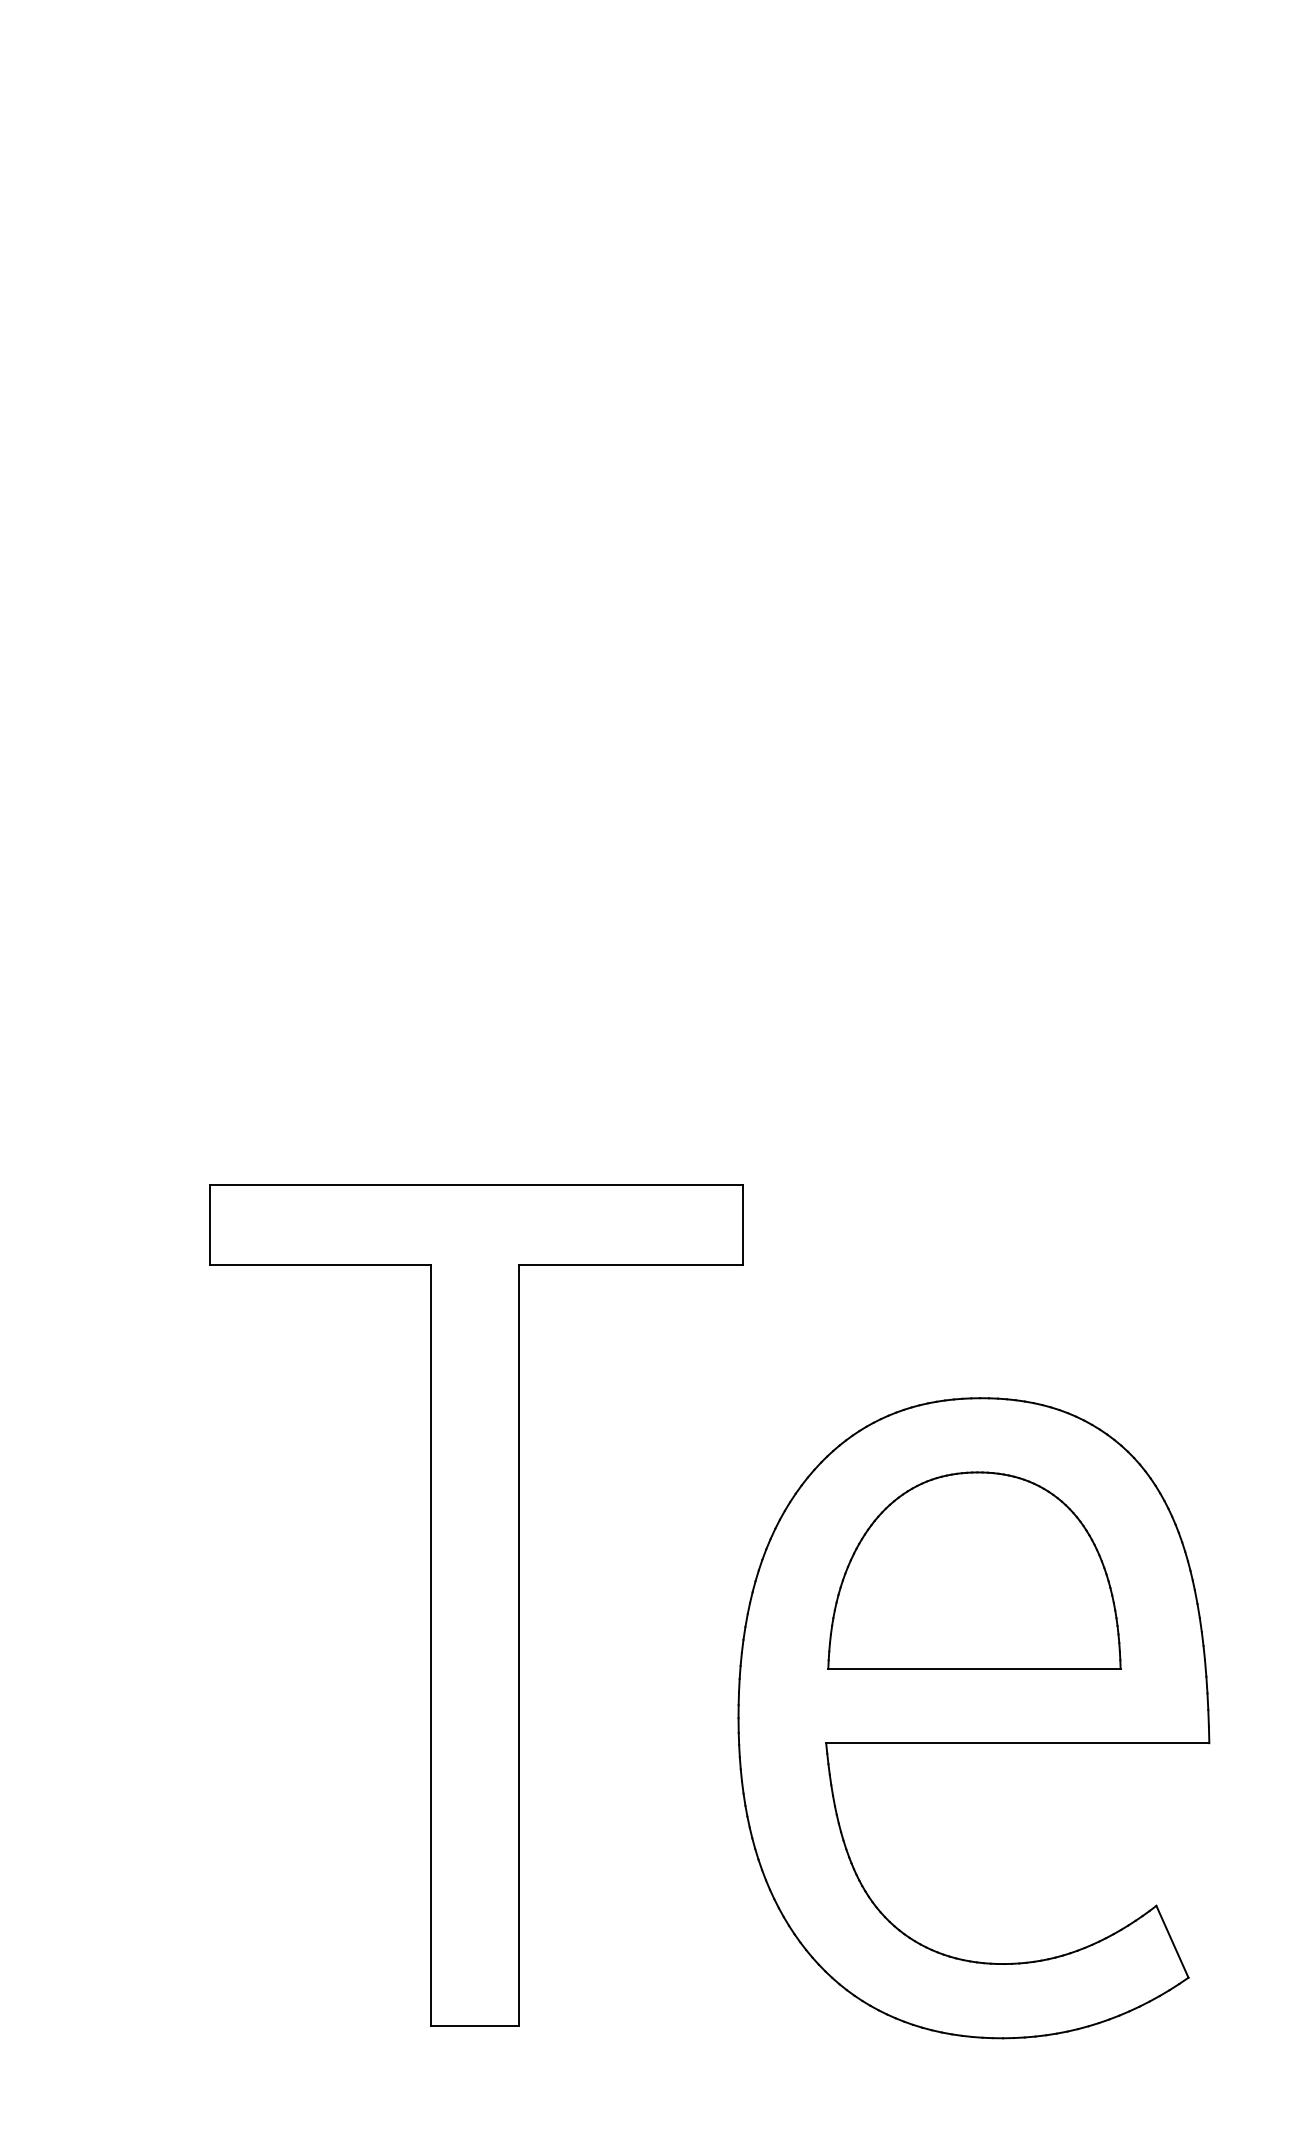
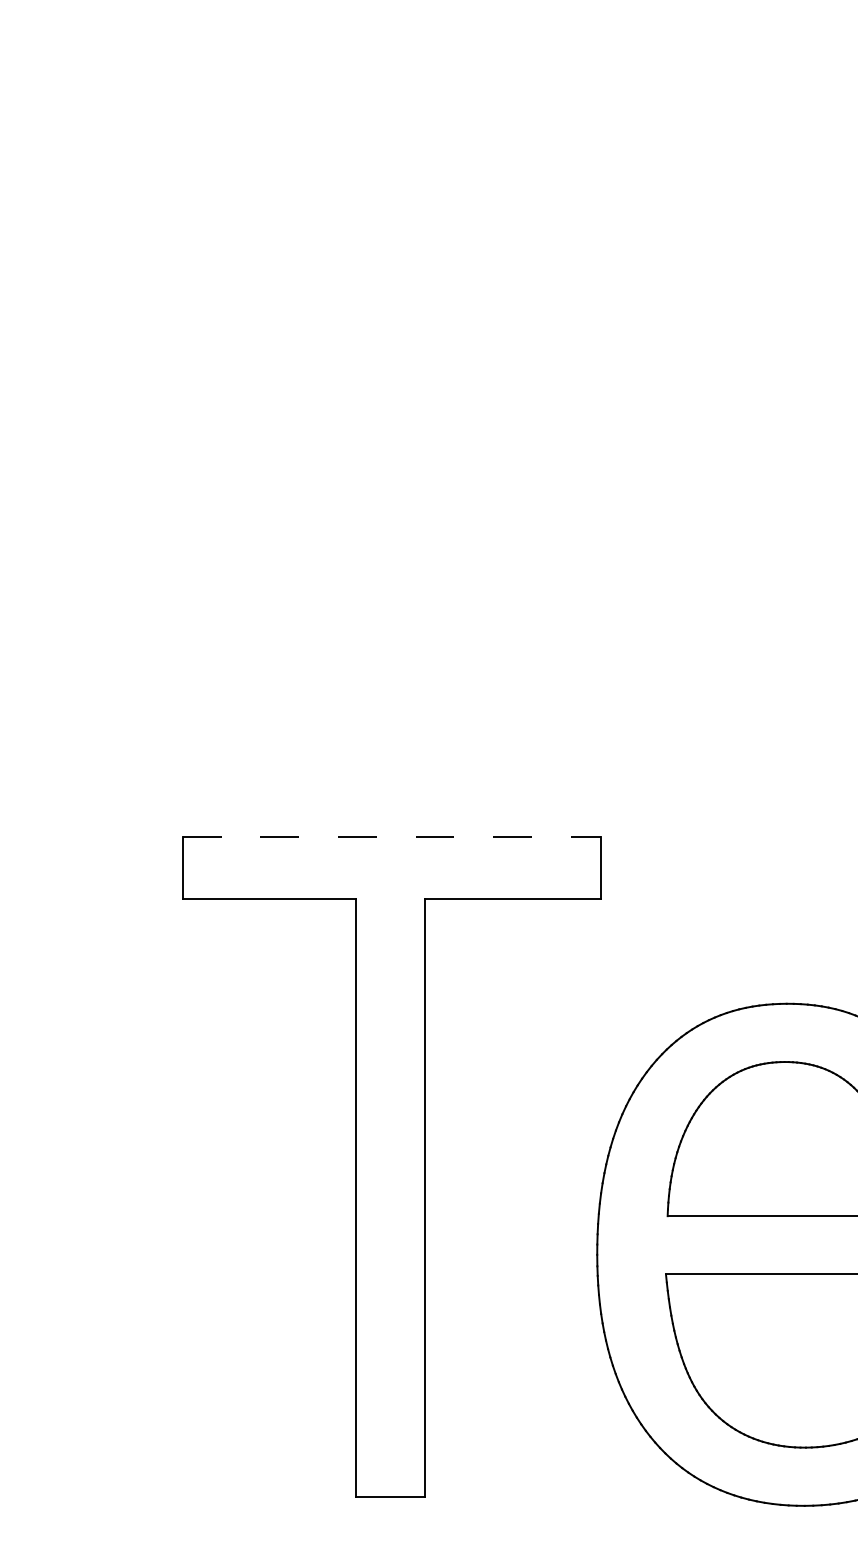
line: (476, 1185) -> (391, 836), solid -> dashed

